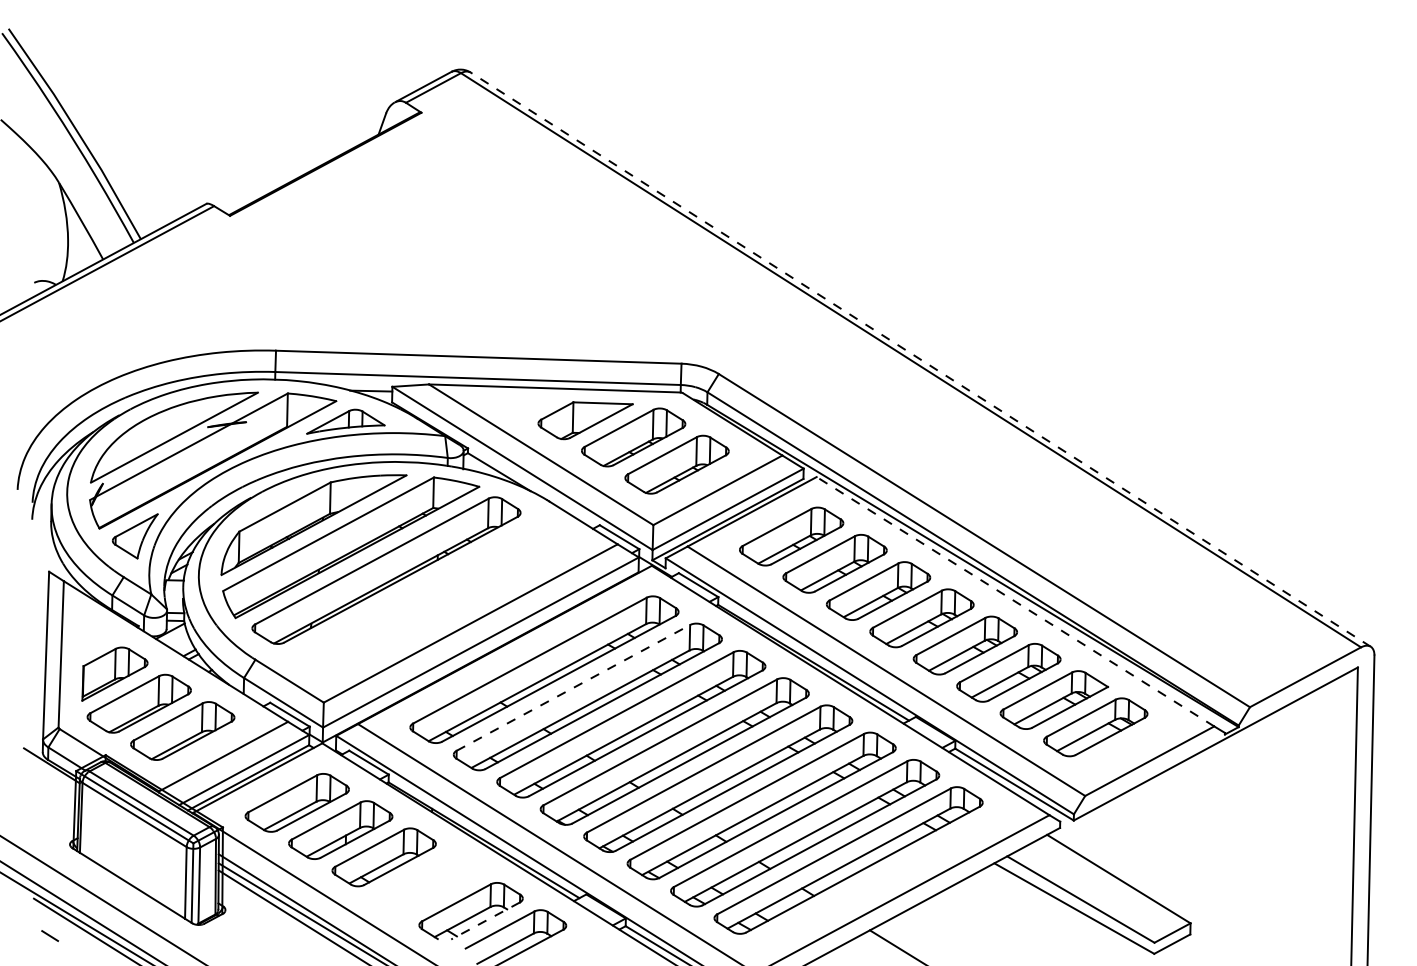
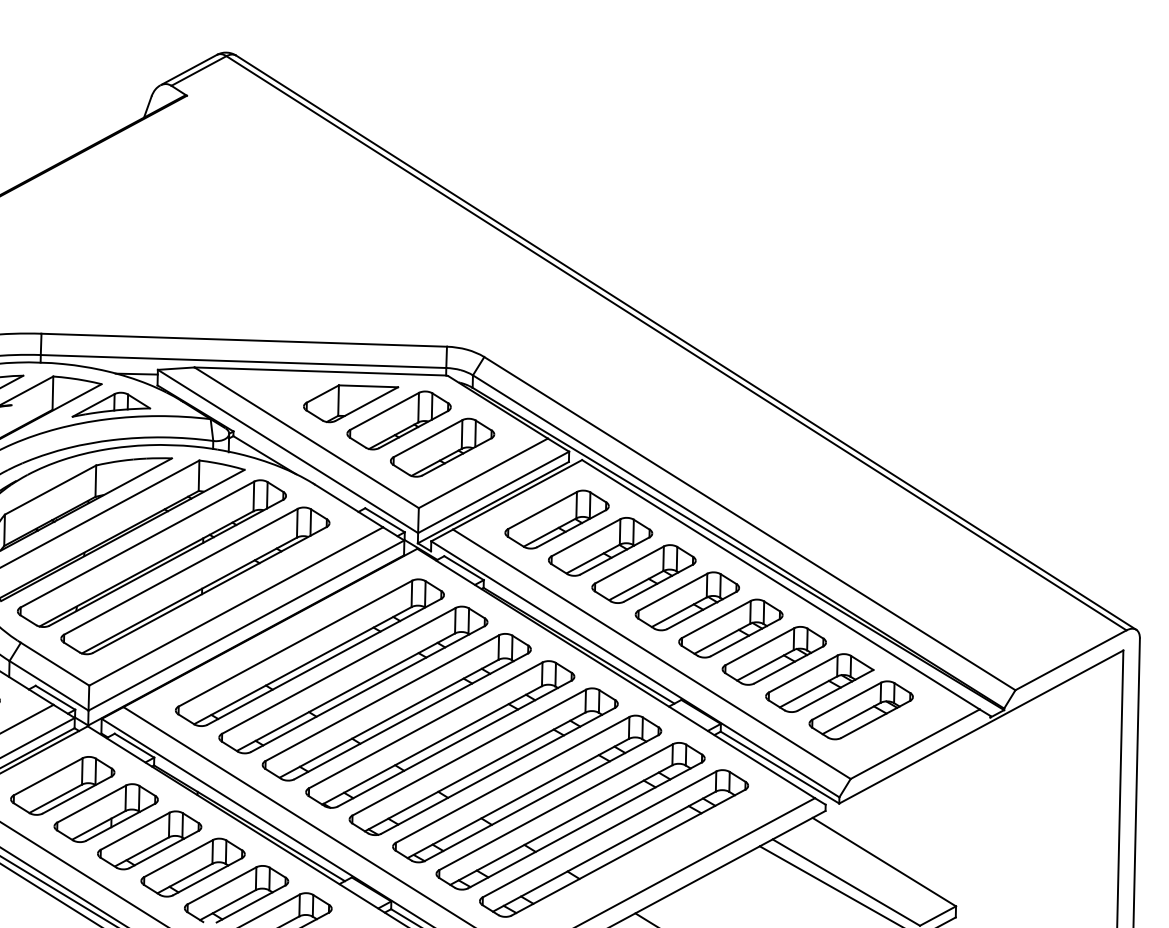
line: (920, 359) -> (685, 342), dashed -> solid
part: (429, 597) -> (194, 580), added
line: (1015, 601) -> (780, 584), dashed -> solid
line: (573, 687) -> (338, 670), dashed -> solid
part: (427, 884) -> (192, 867), added
line: (485, 920) -> (250, 903), dashed -> solid

